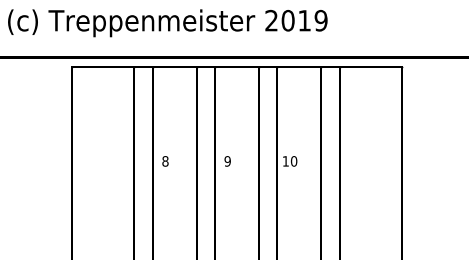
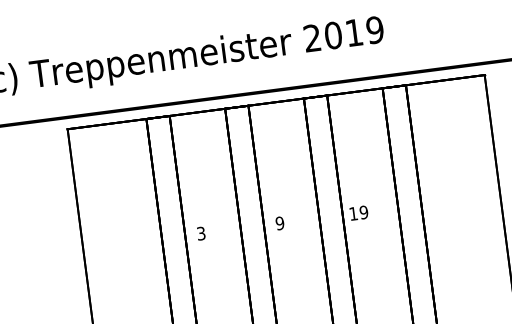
text: (165, 161) -> (201, 233), 8 -> 3
text: (293, 161) -> (363, 212), 10 -> 19

